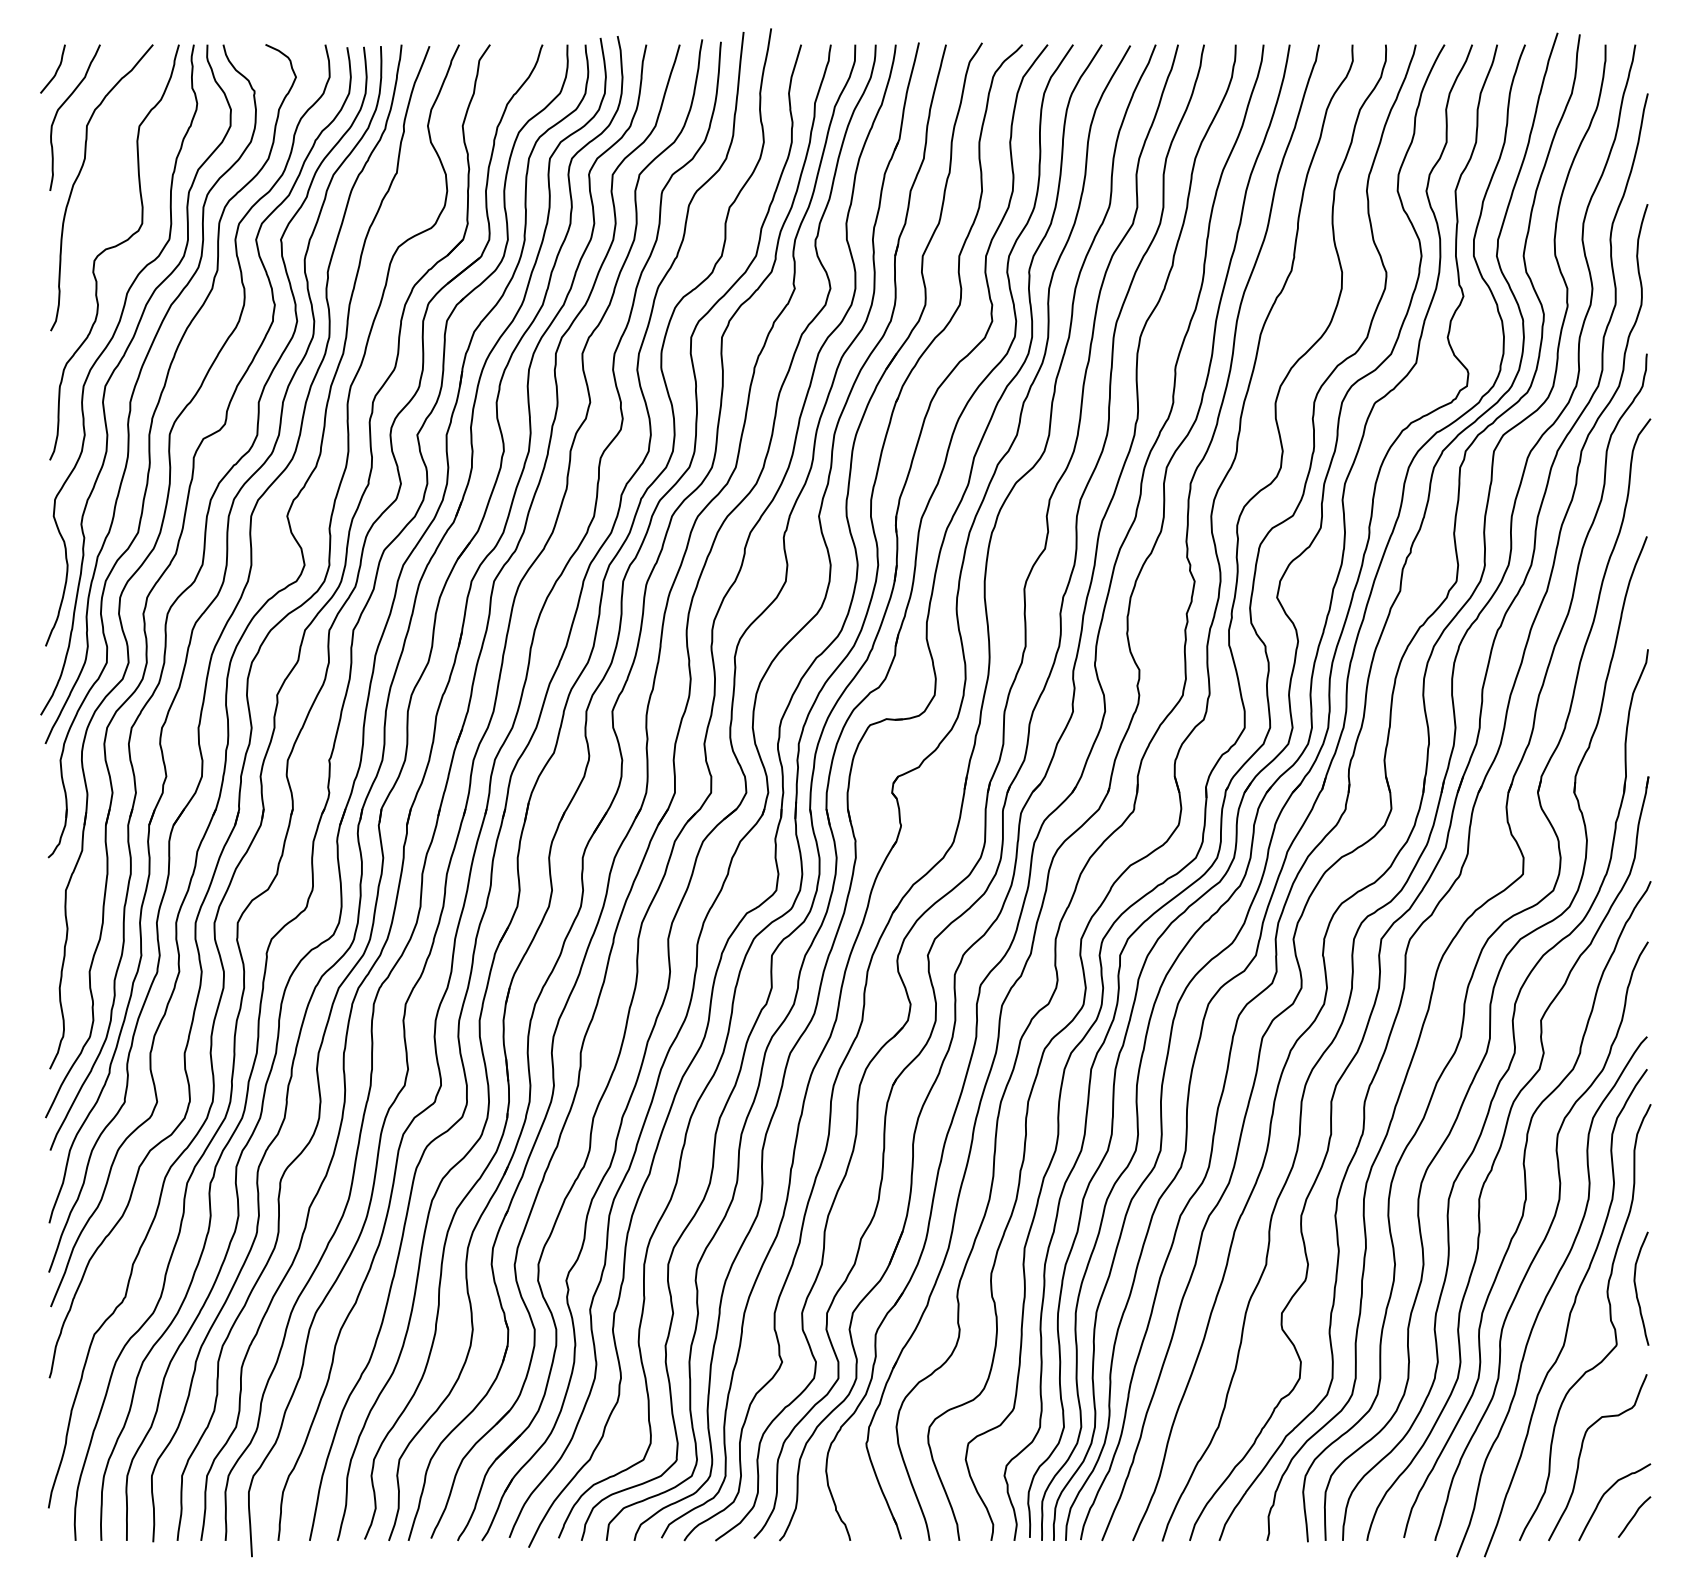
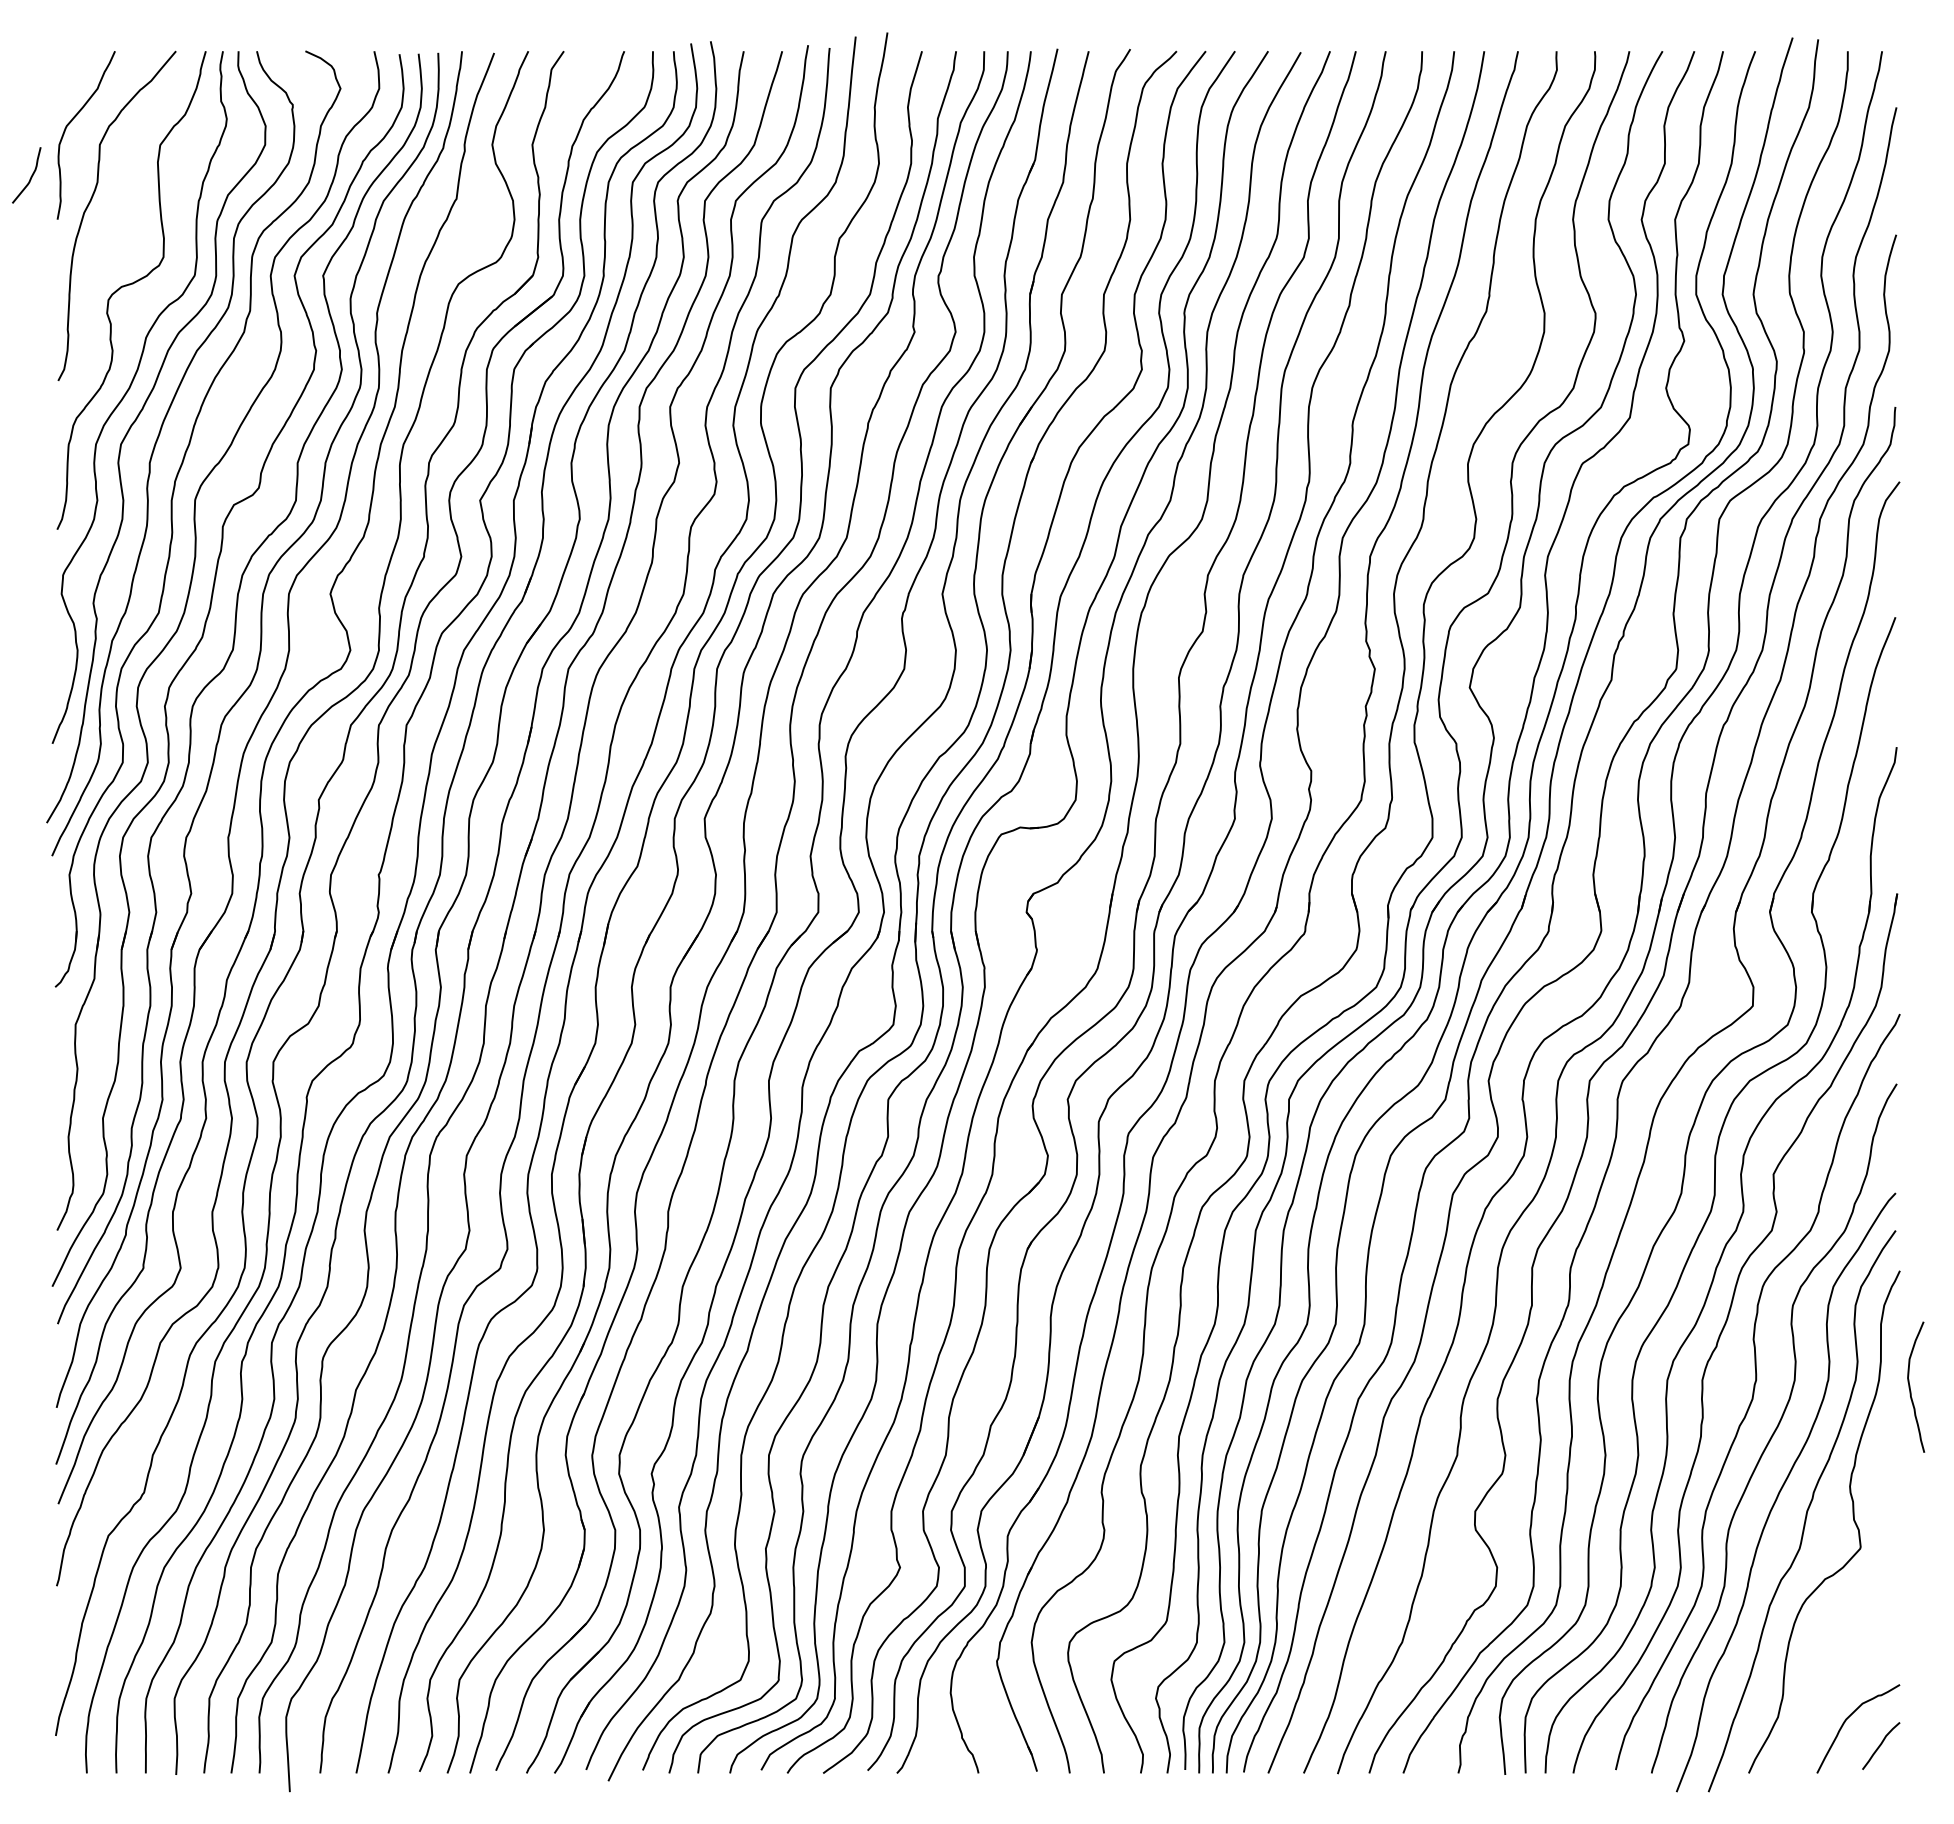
curve: (56, 70) -> (30, 176), moved
curve: (1636, 1288) -> (1910, 1386), moved
curve: (1580, 1454) -> (1819, 1674), removed

